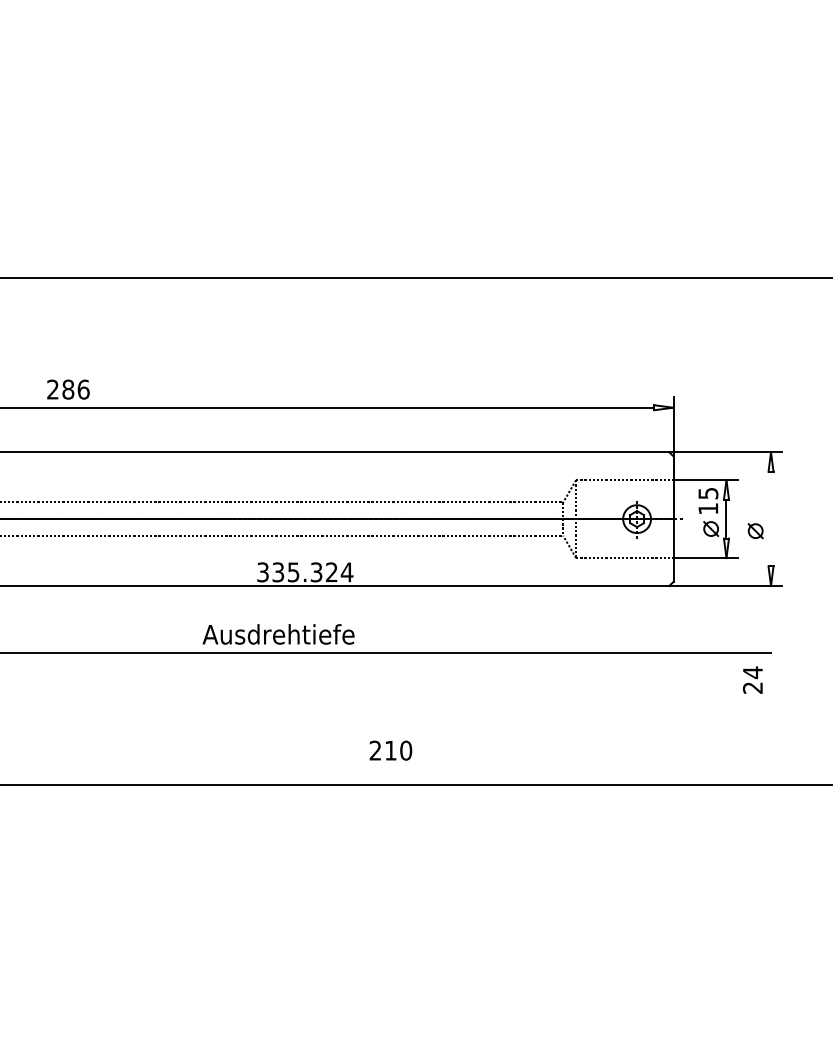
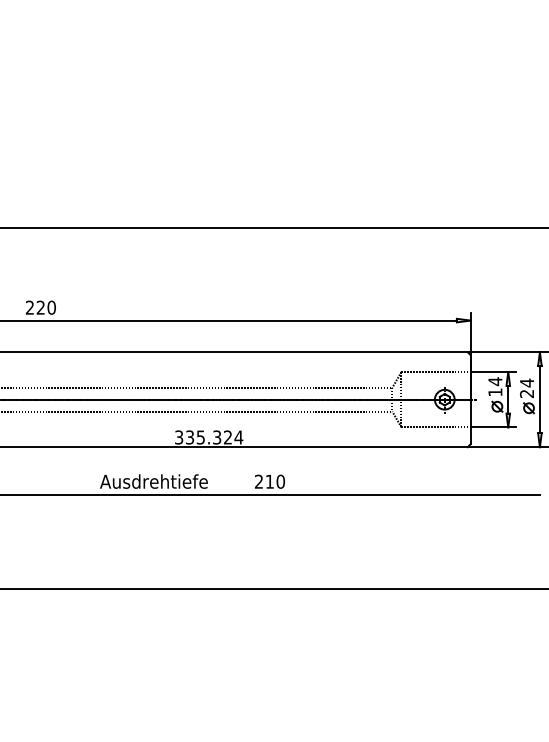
text: (75, 389) -> (45, 307), 286 -> 220
text: (708, 493) -> (495, 381), 15 -> 14
line: (771, 518) -> (540, 399), added
text: (278, 634) -> (153, 481), moved
text: (752, 679) -> (526, 387), moved
text: (390, 750) -> (269, 481), moved

